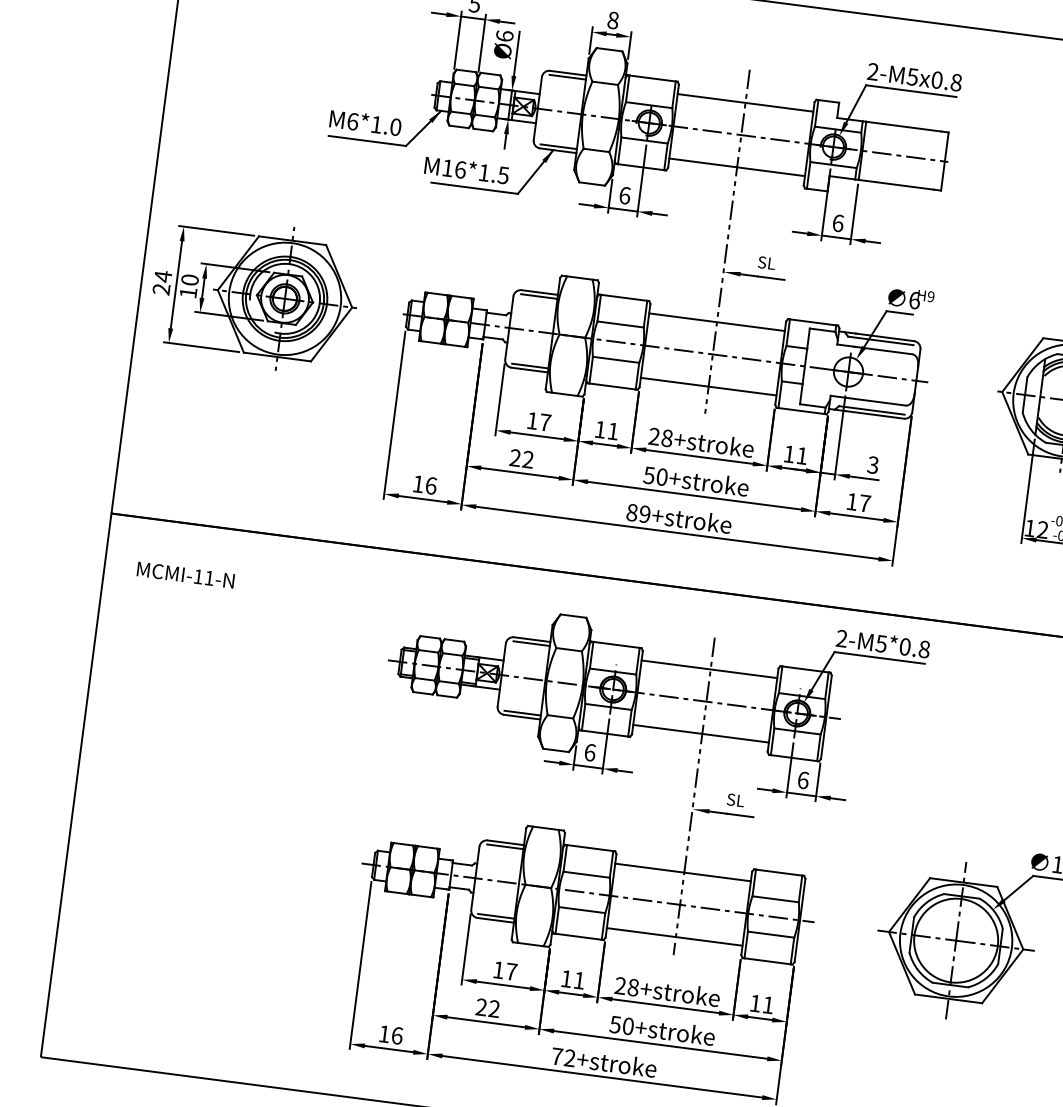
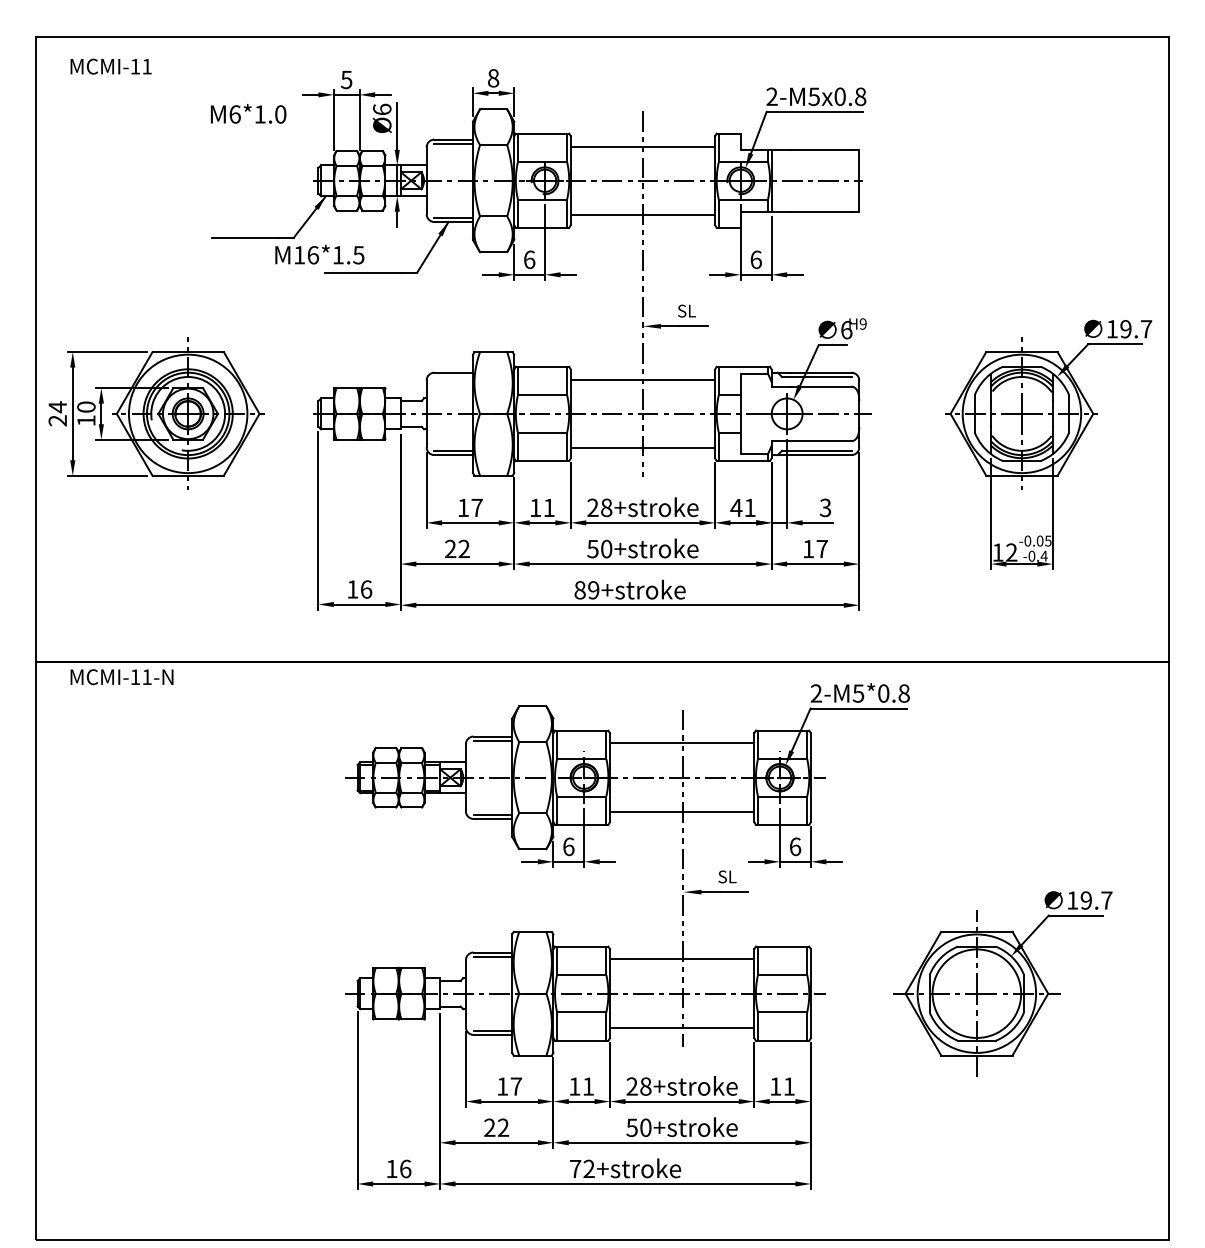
text: (365, 122) -> (248, 113), moved
text: (466, 169) -> (319, 254), moved
line: (539, 296) -> (453, 376), removed
text: (789, 453) -> (736, 507), 11 -> 41
text: (185, 575) -> (121, 677), moved

